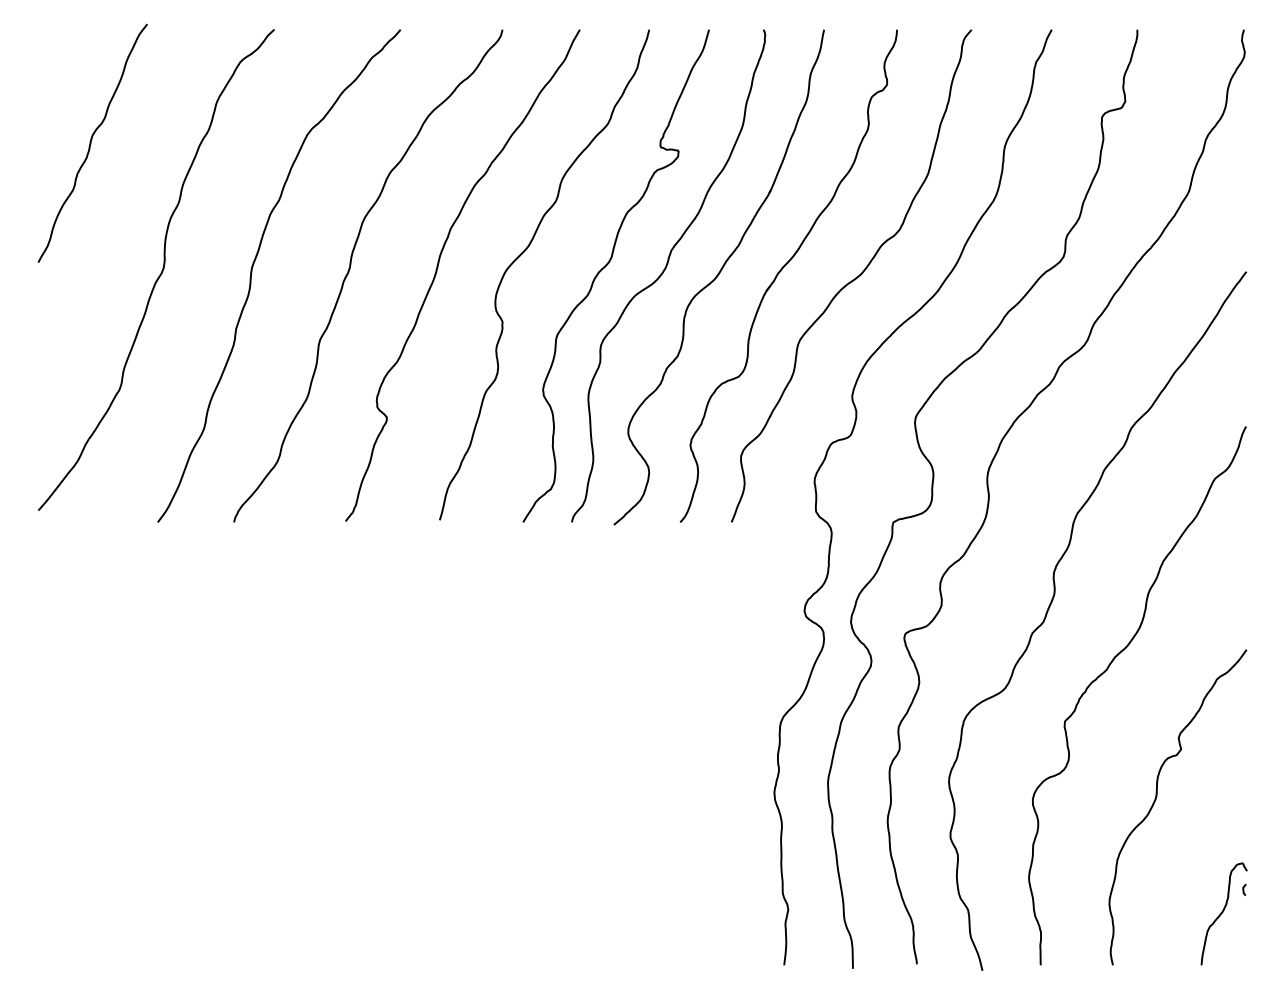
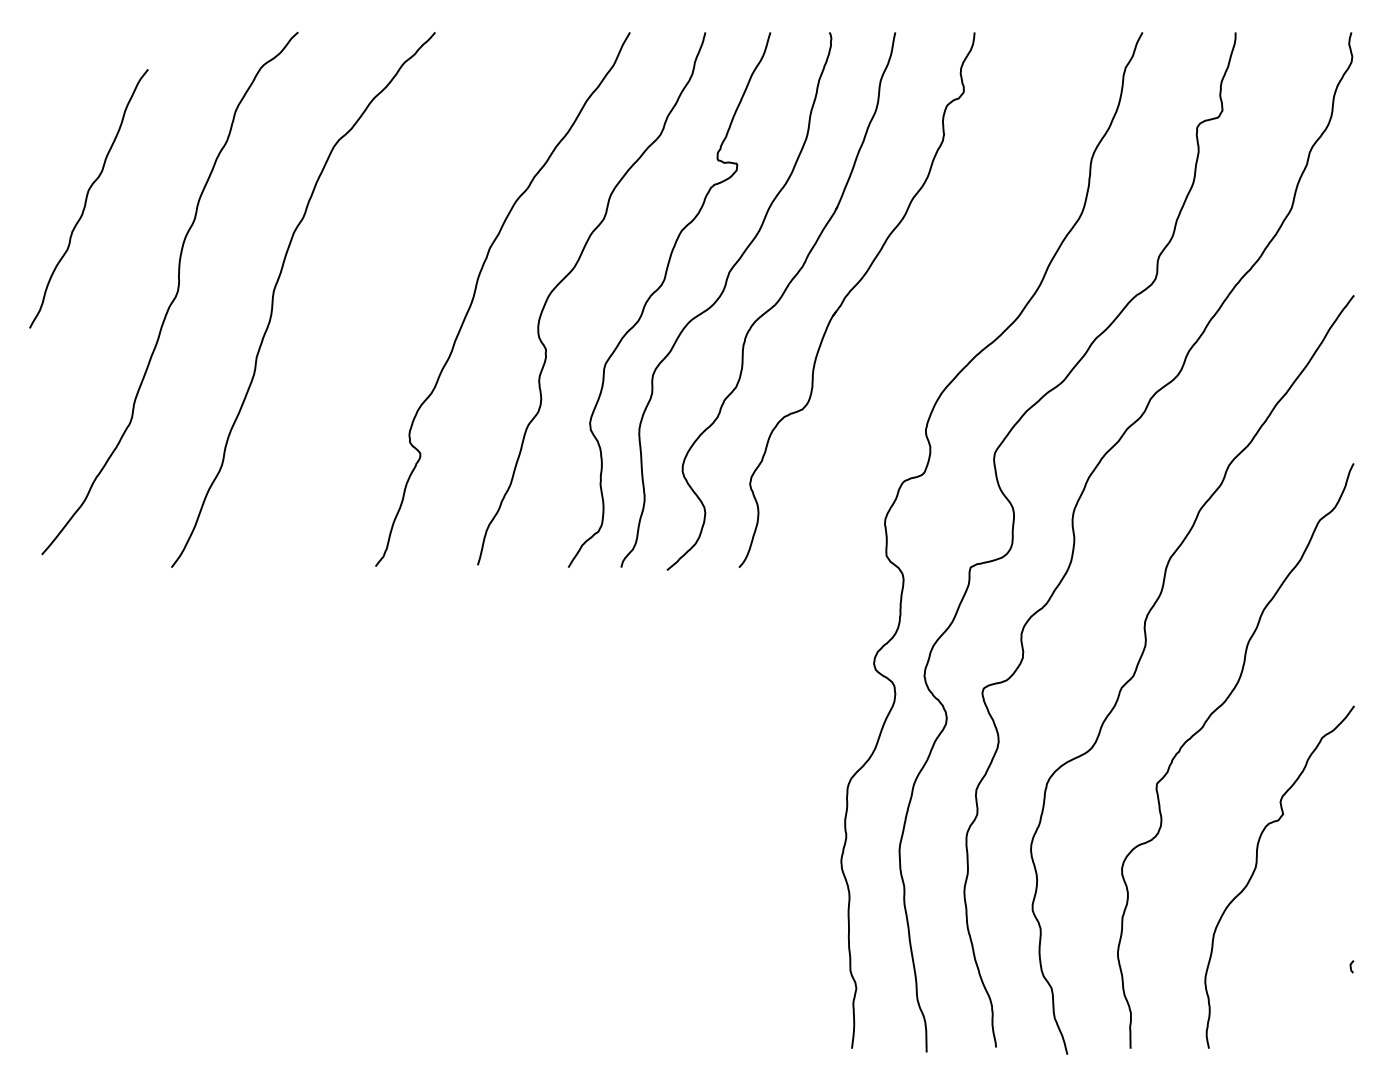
curve: (91, 143) -> (87, 198), moved
curve: (350, 270) -> (380, 293), removed
part: (850, 275) -> (924, 299), removed
curve: (1222, 912) -> (1328, 991), removed

